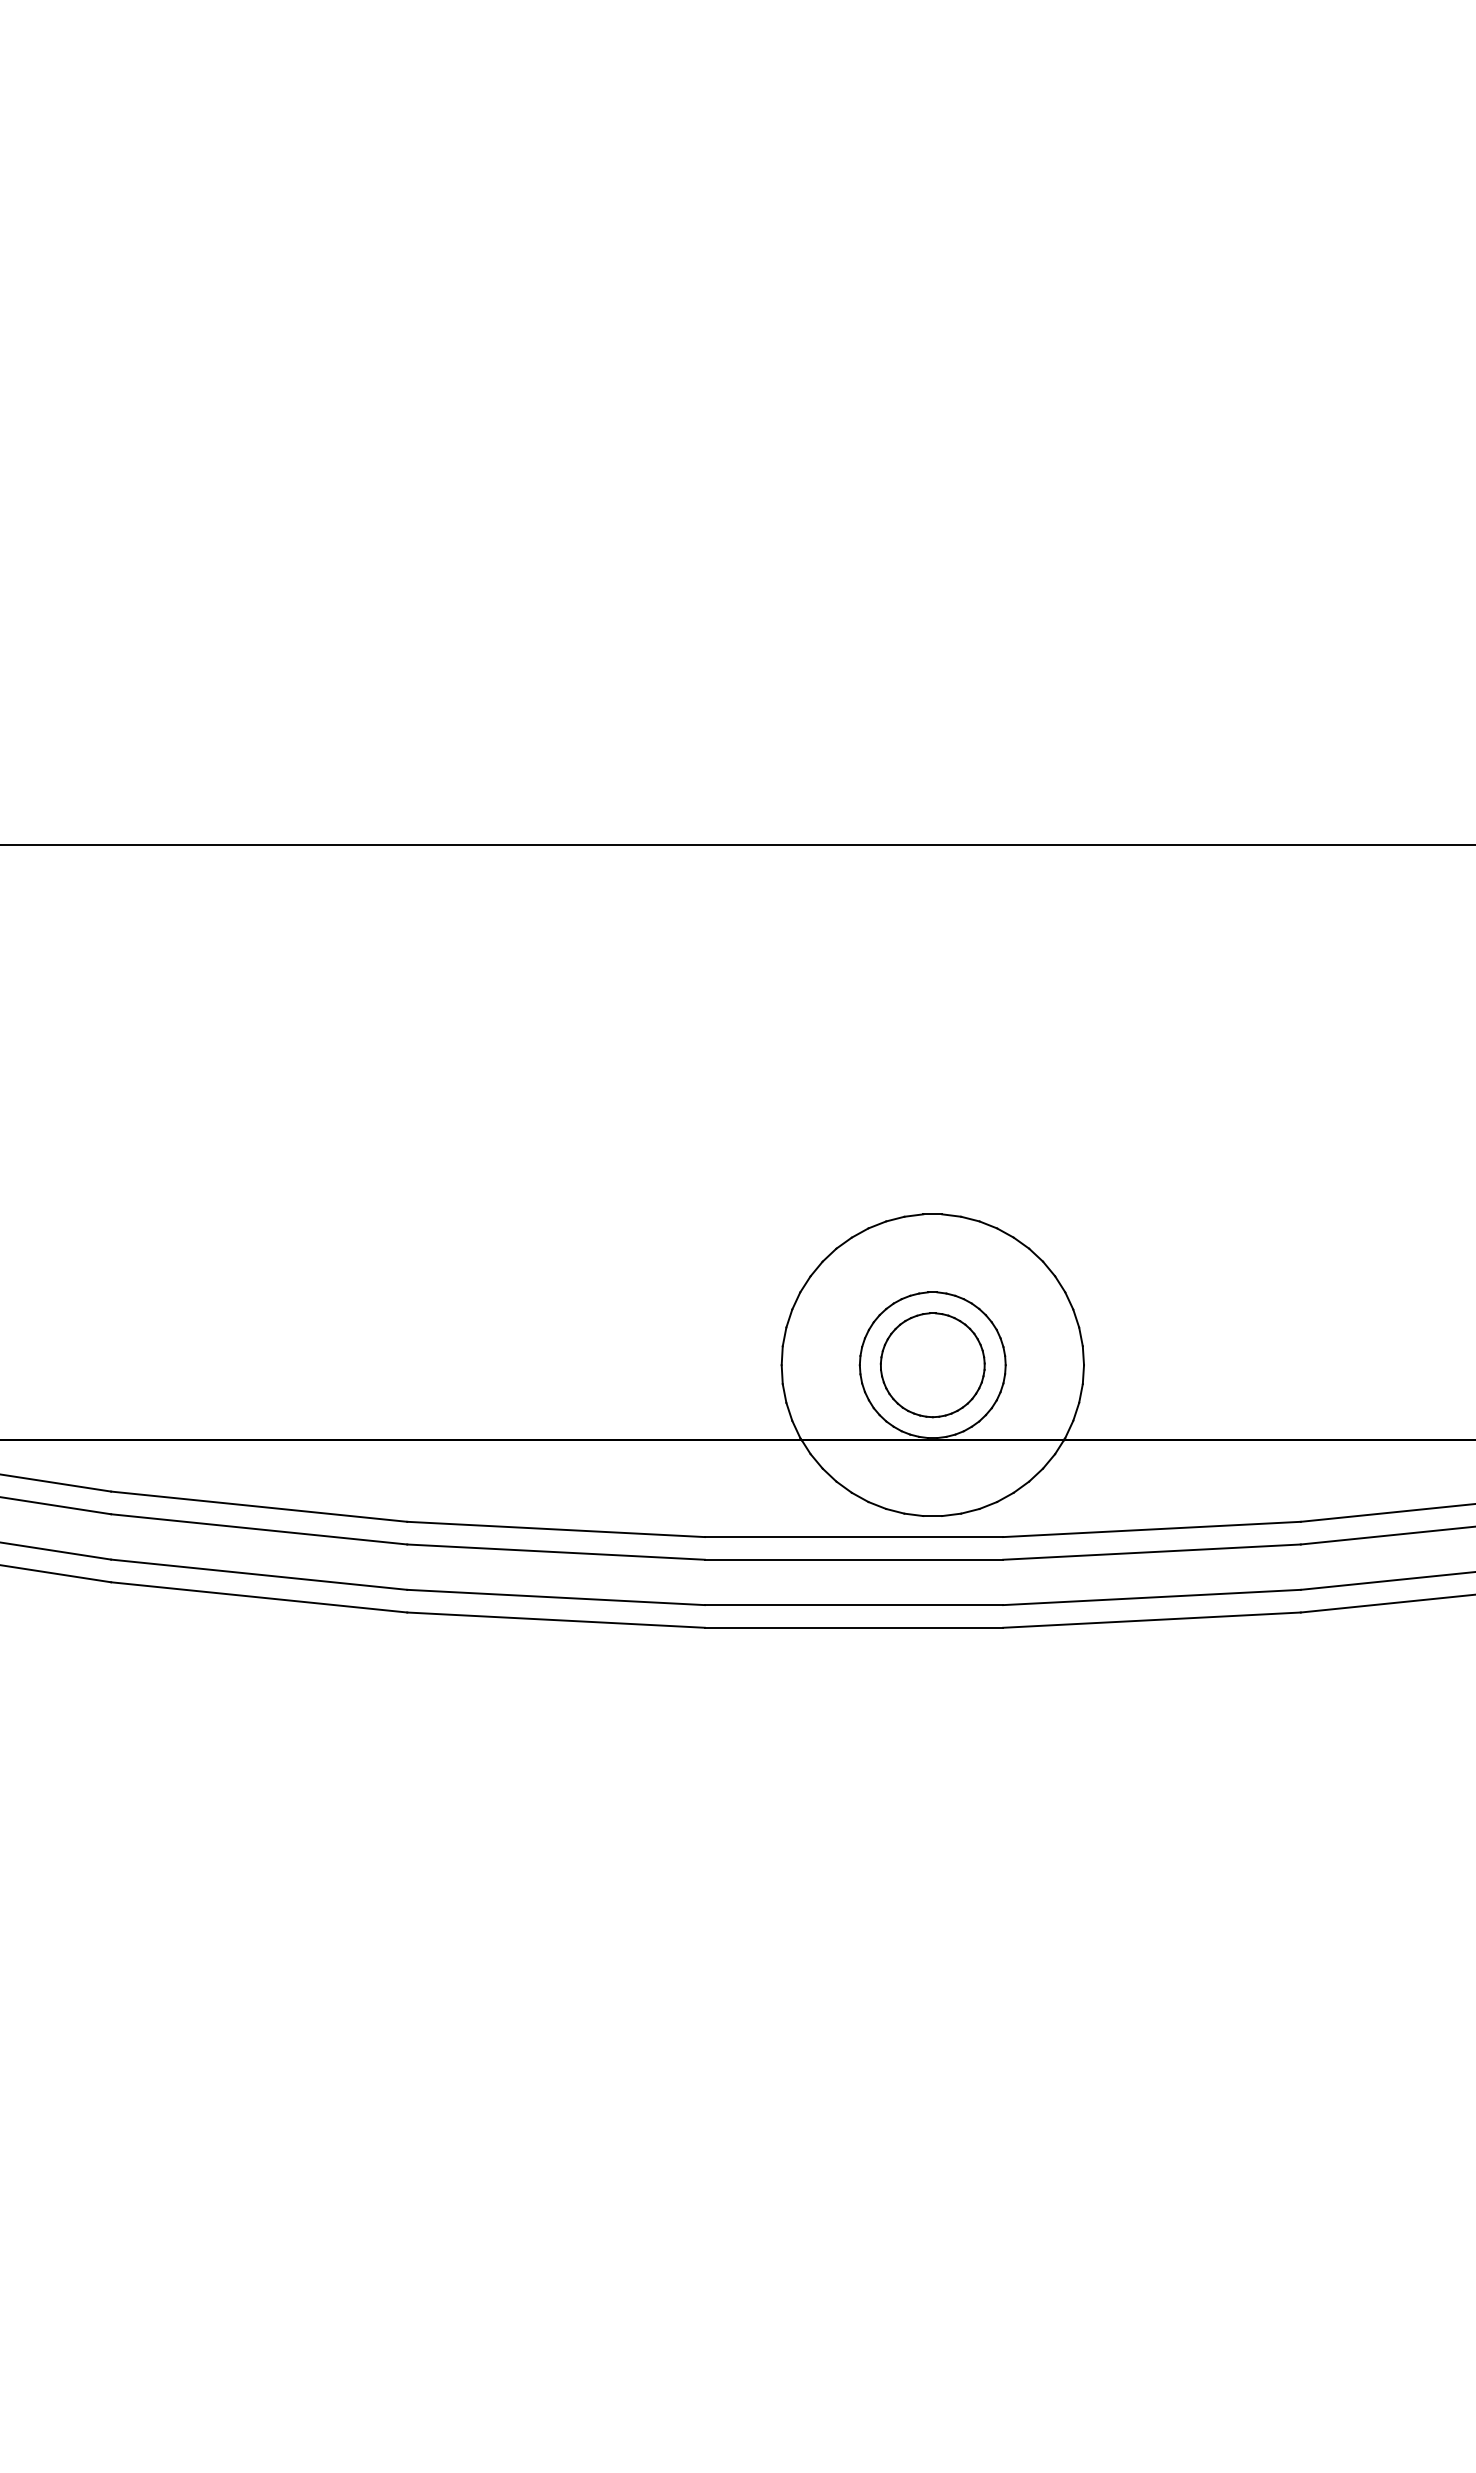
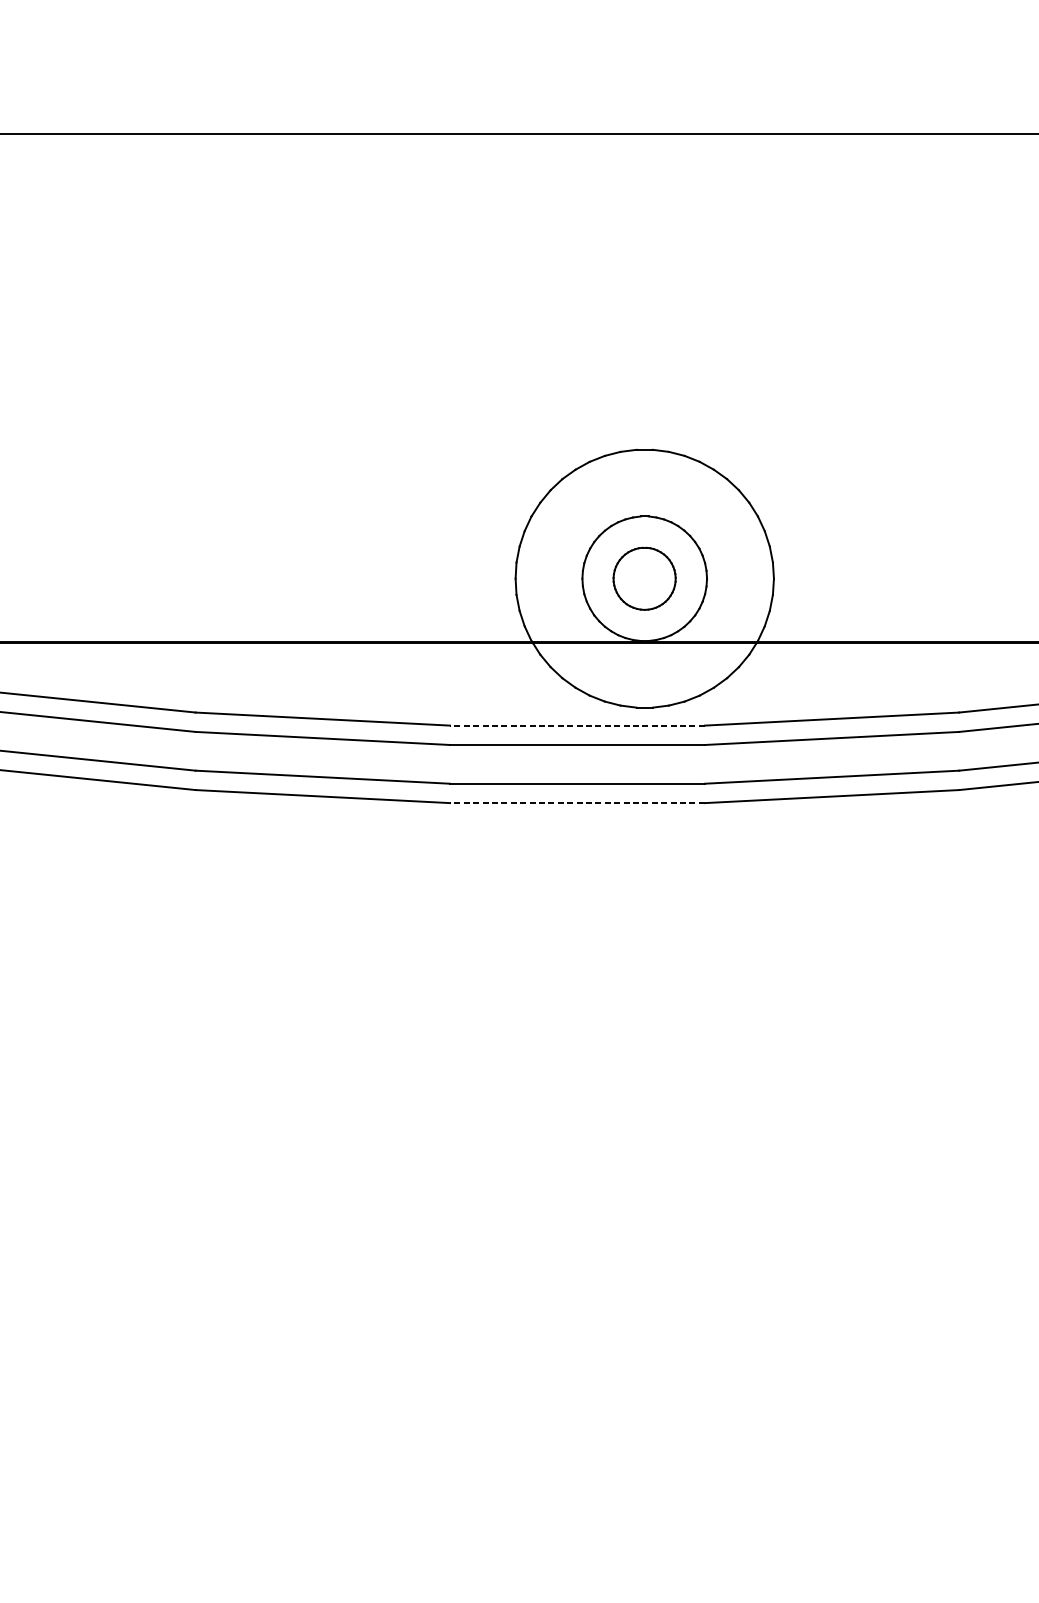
part: (932, 1365) -> (644, 578), size x0.7
line: (853, 1537) -> (576, 725), solid -> dashed
line: (853, 1627) -> (576, 802), solid -> dashed

